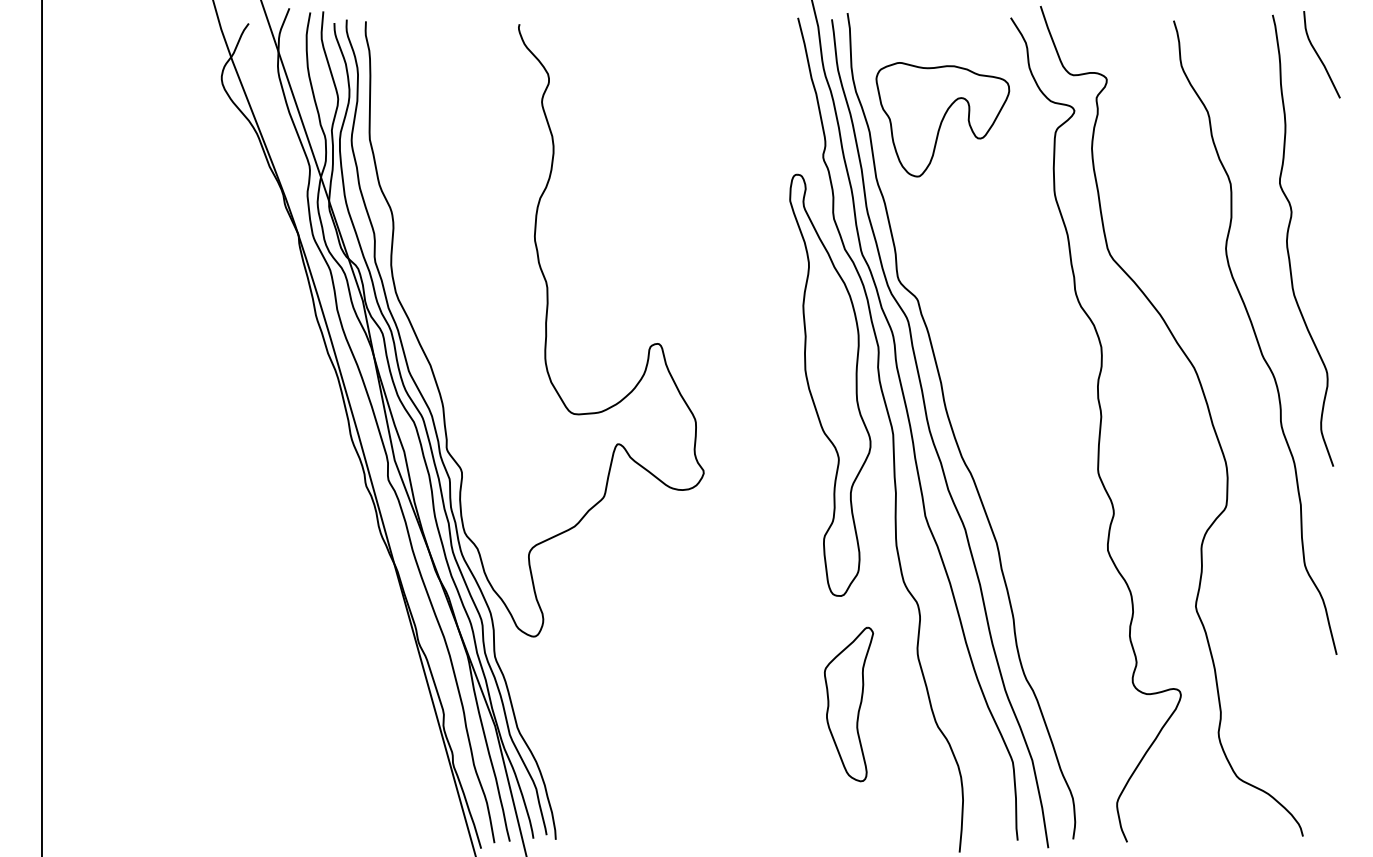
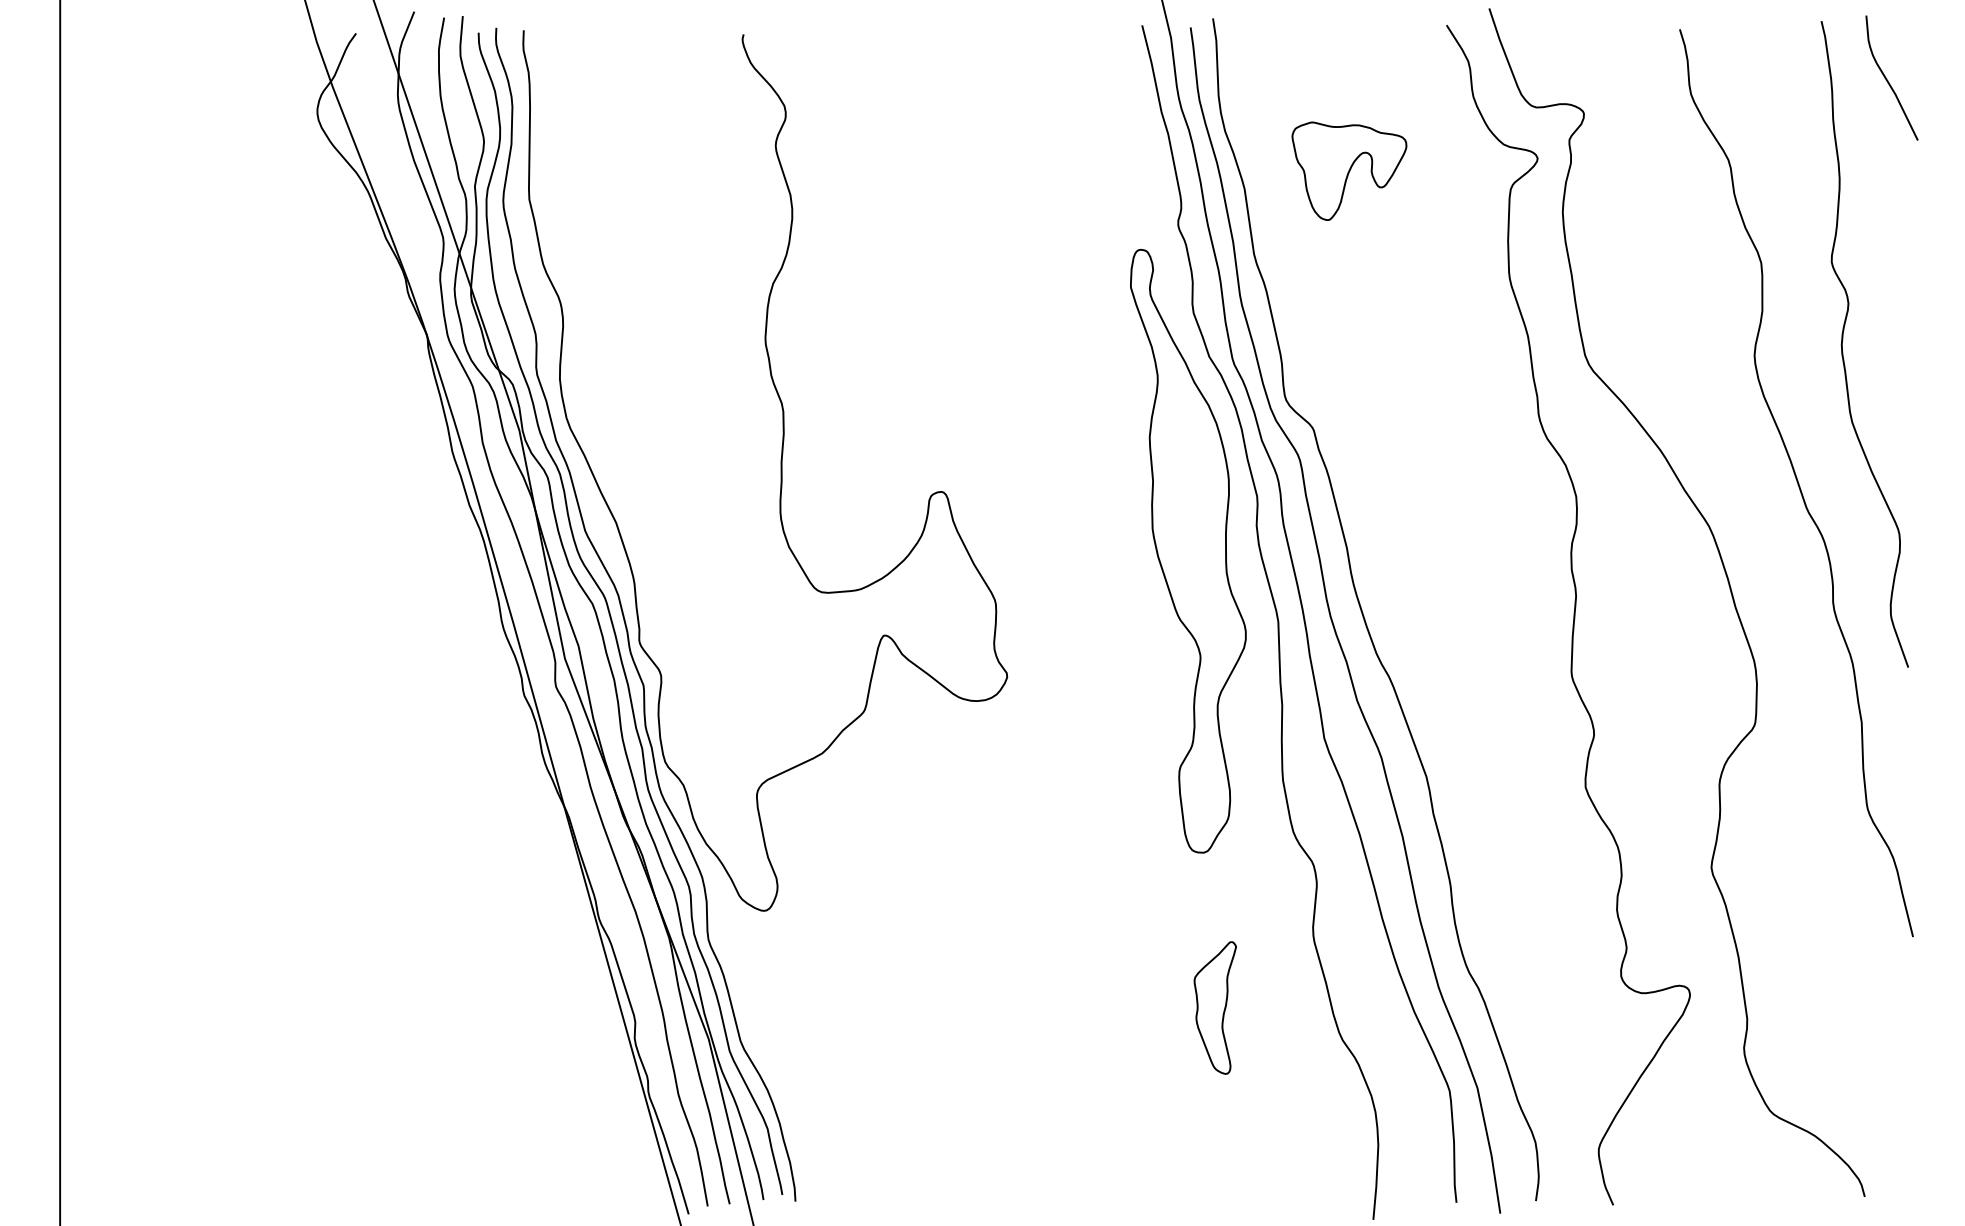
part: (942, 119) -> (1348, 170), size x0.6
part: (849, 704) -> (1215, 1007), size x0.6

